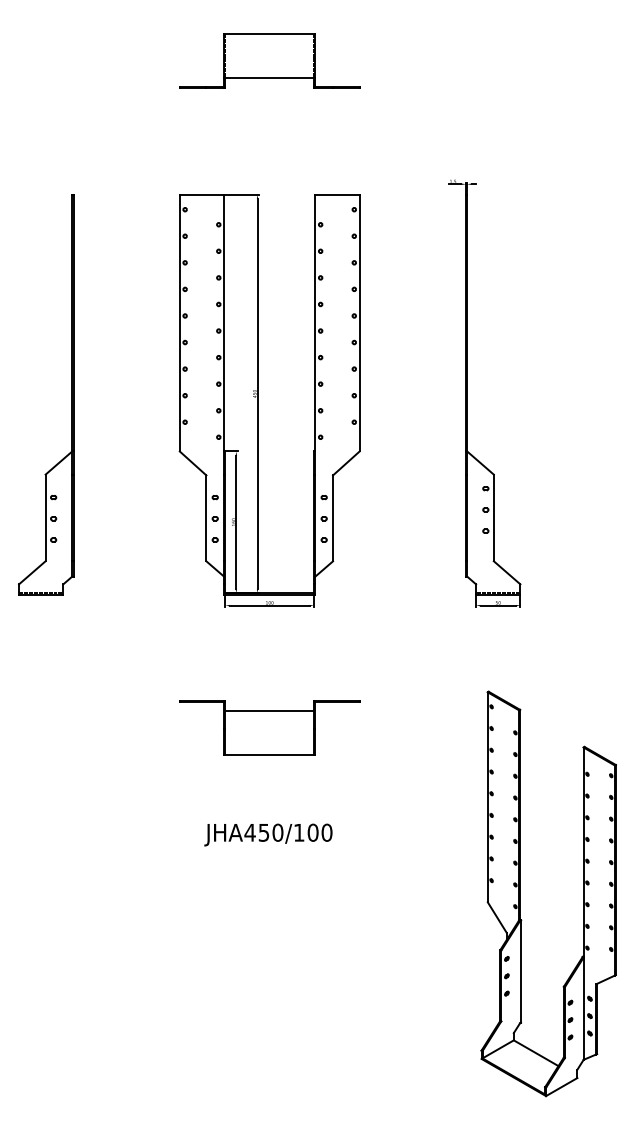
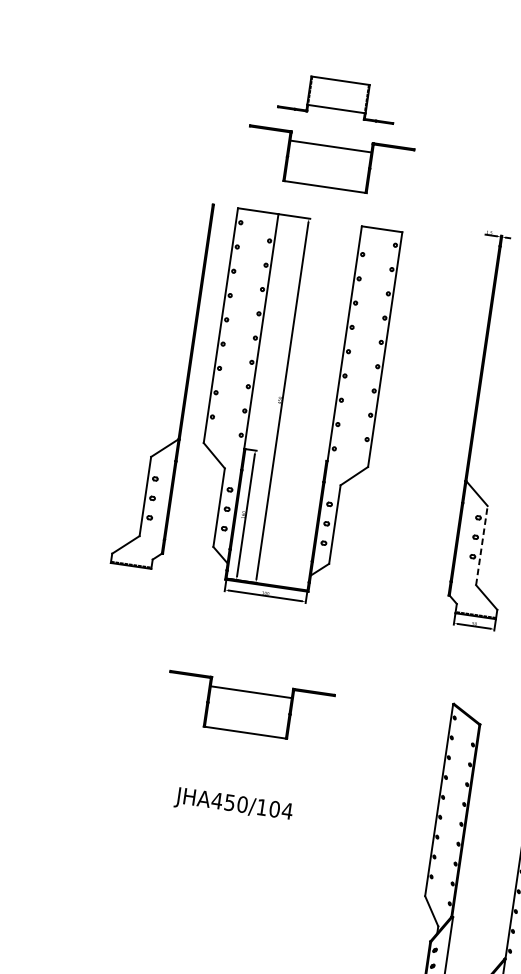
part: (269, 60) -> (337, 97), size x0.7
part: (269, 130) -> (328, 161), added
part: (71, 394) -> (185, 387), moved
line: (493, 517) -> (481, 545), solid -> dashed
text: (326, 832) -> (287, 810), JHA450/100 -> JHA450/104

